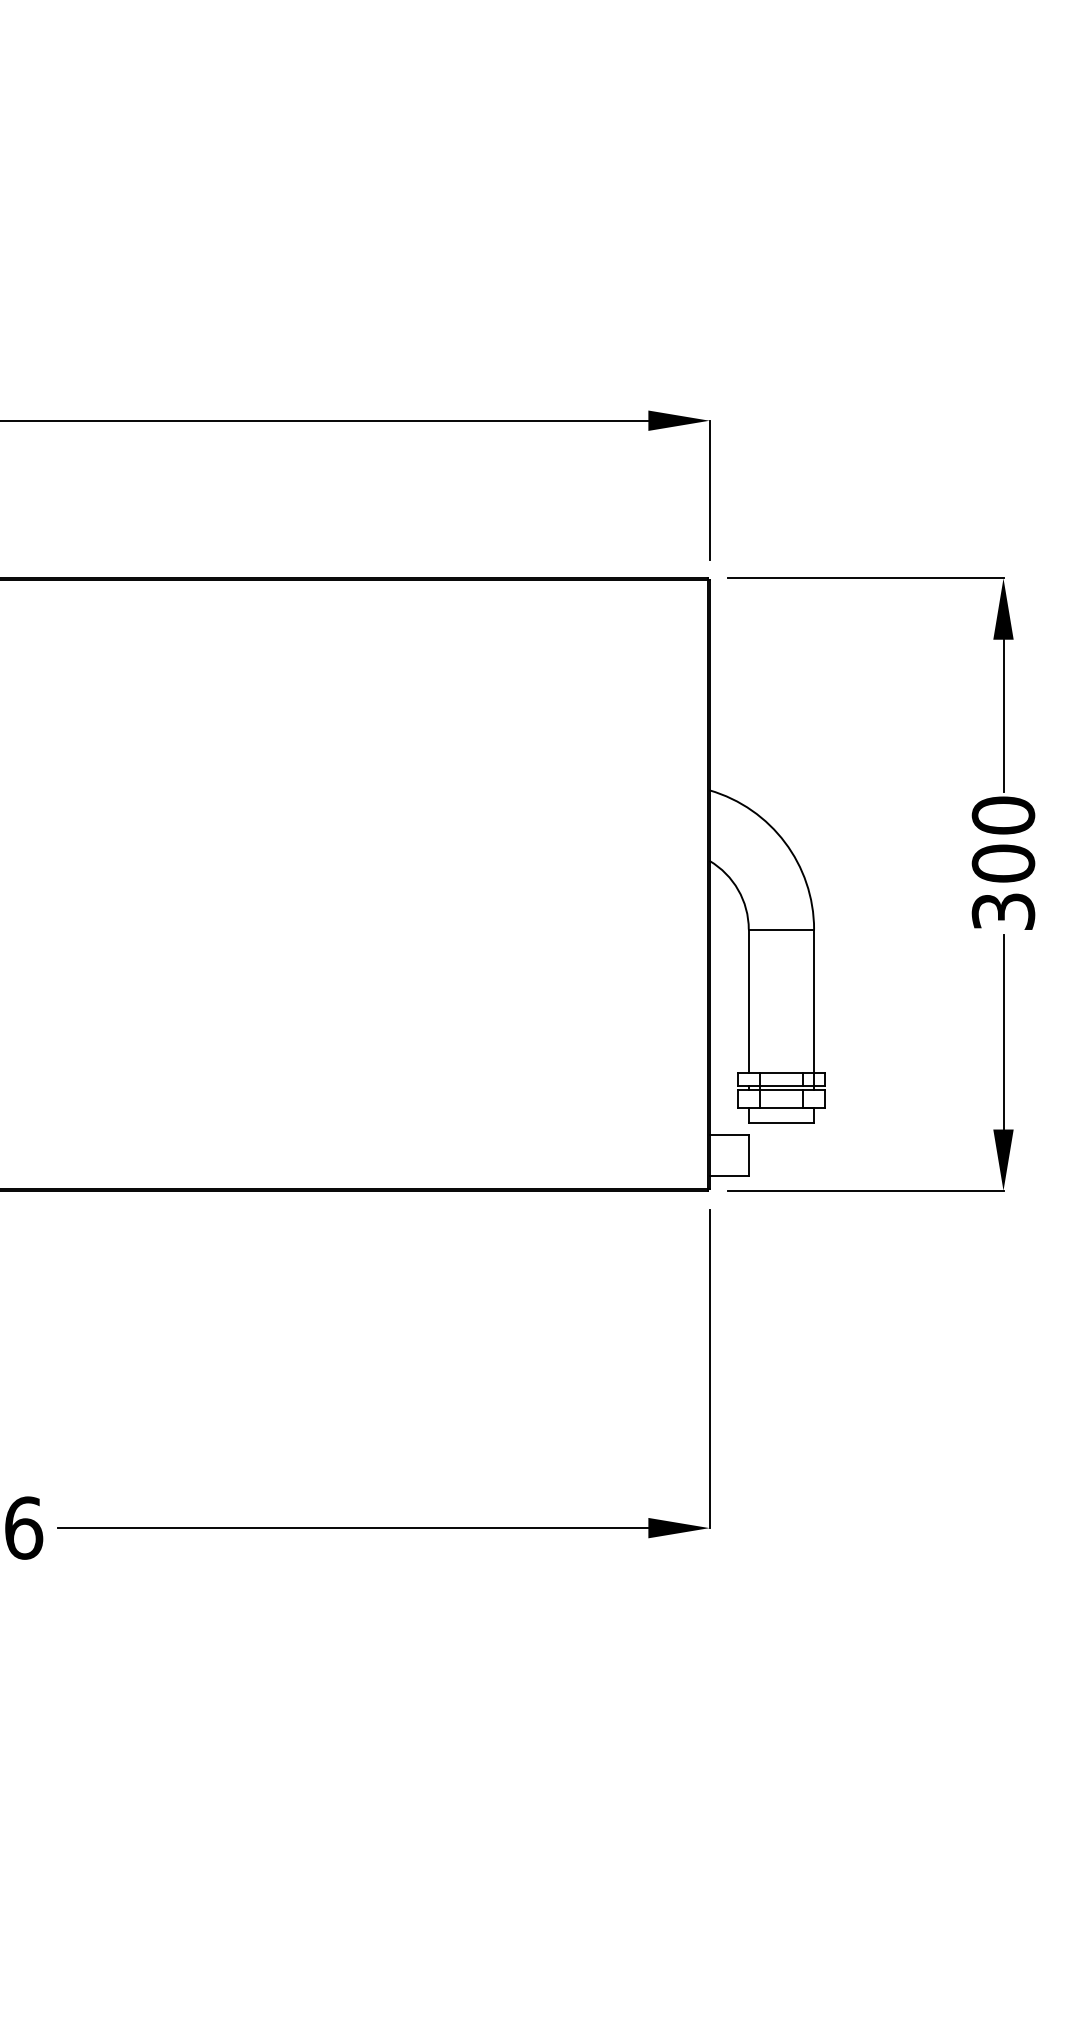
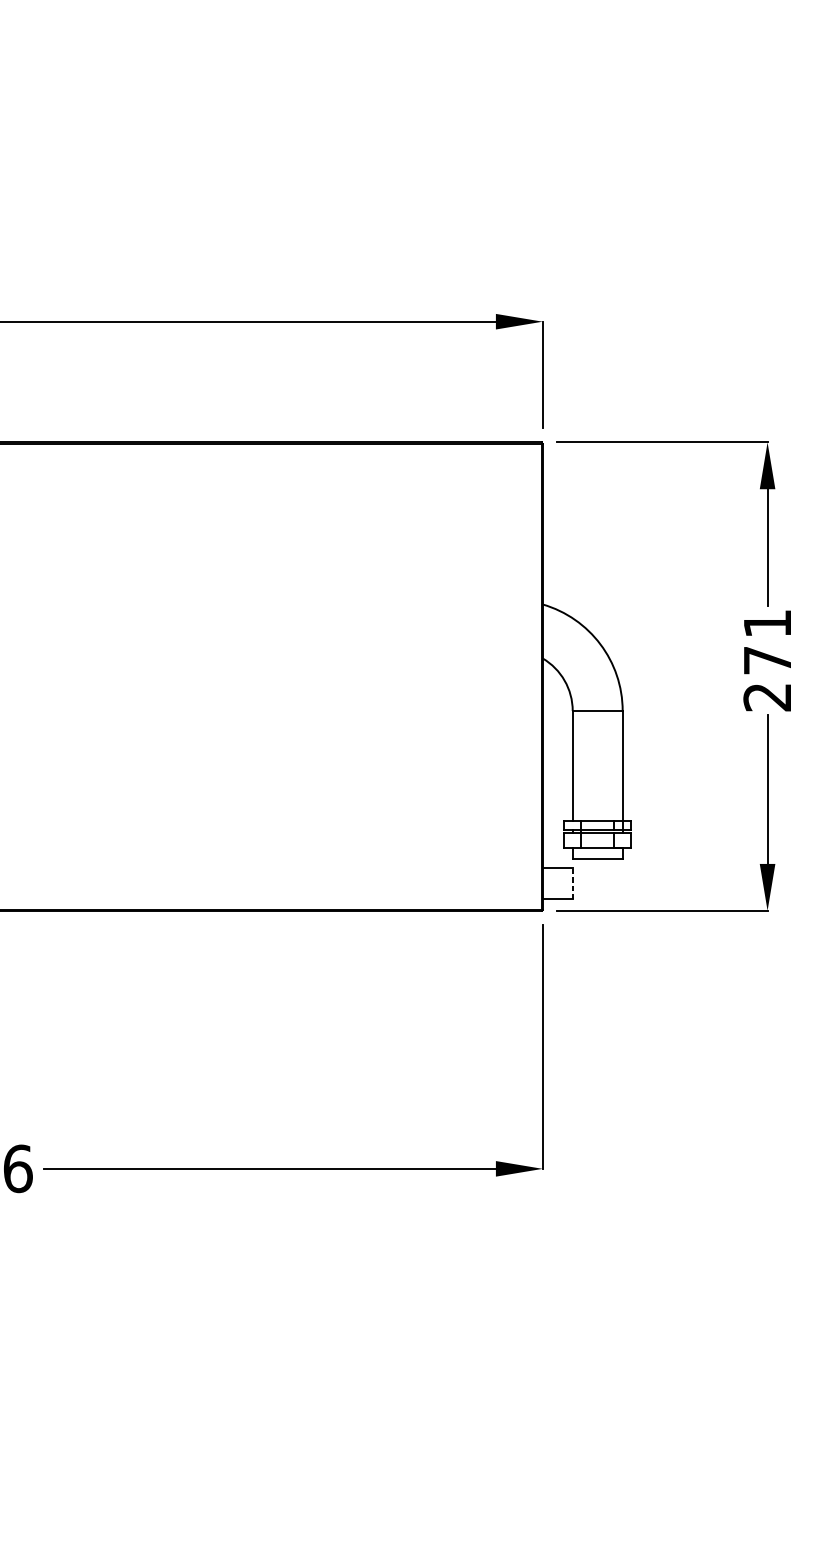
text: (1003, 863) -> (767, 660), 300 -> 271
line: (748, 1154) -> (572, 883), solid -> dashed

